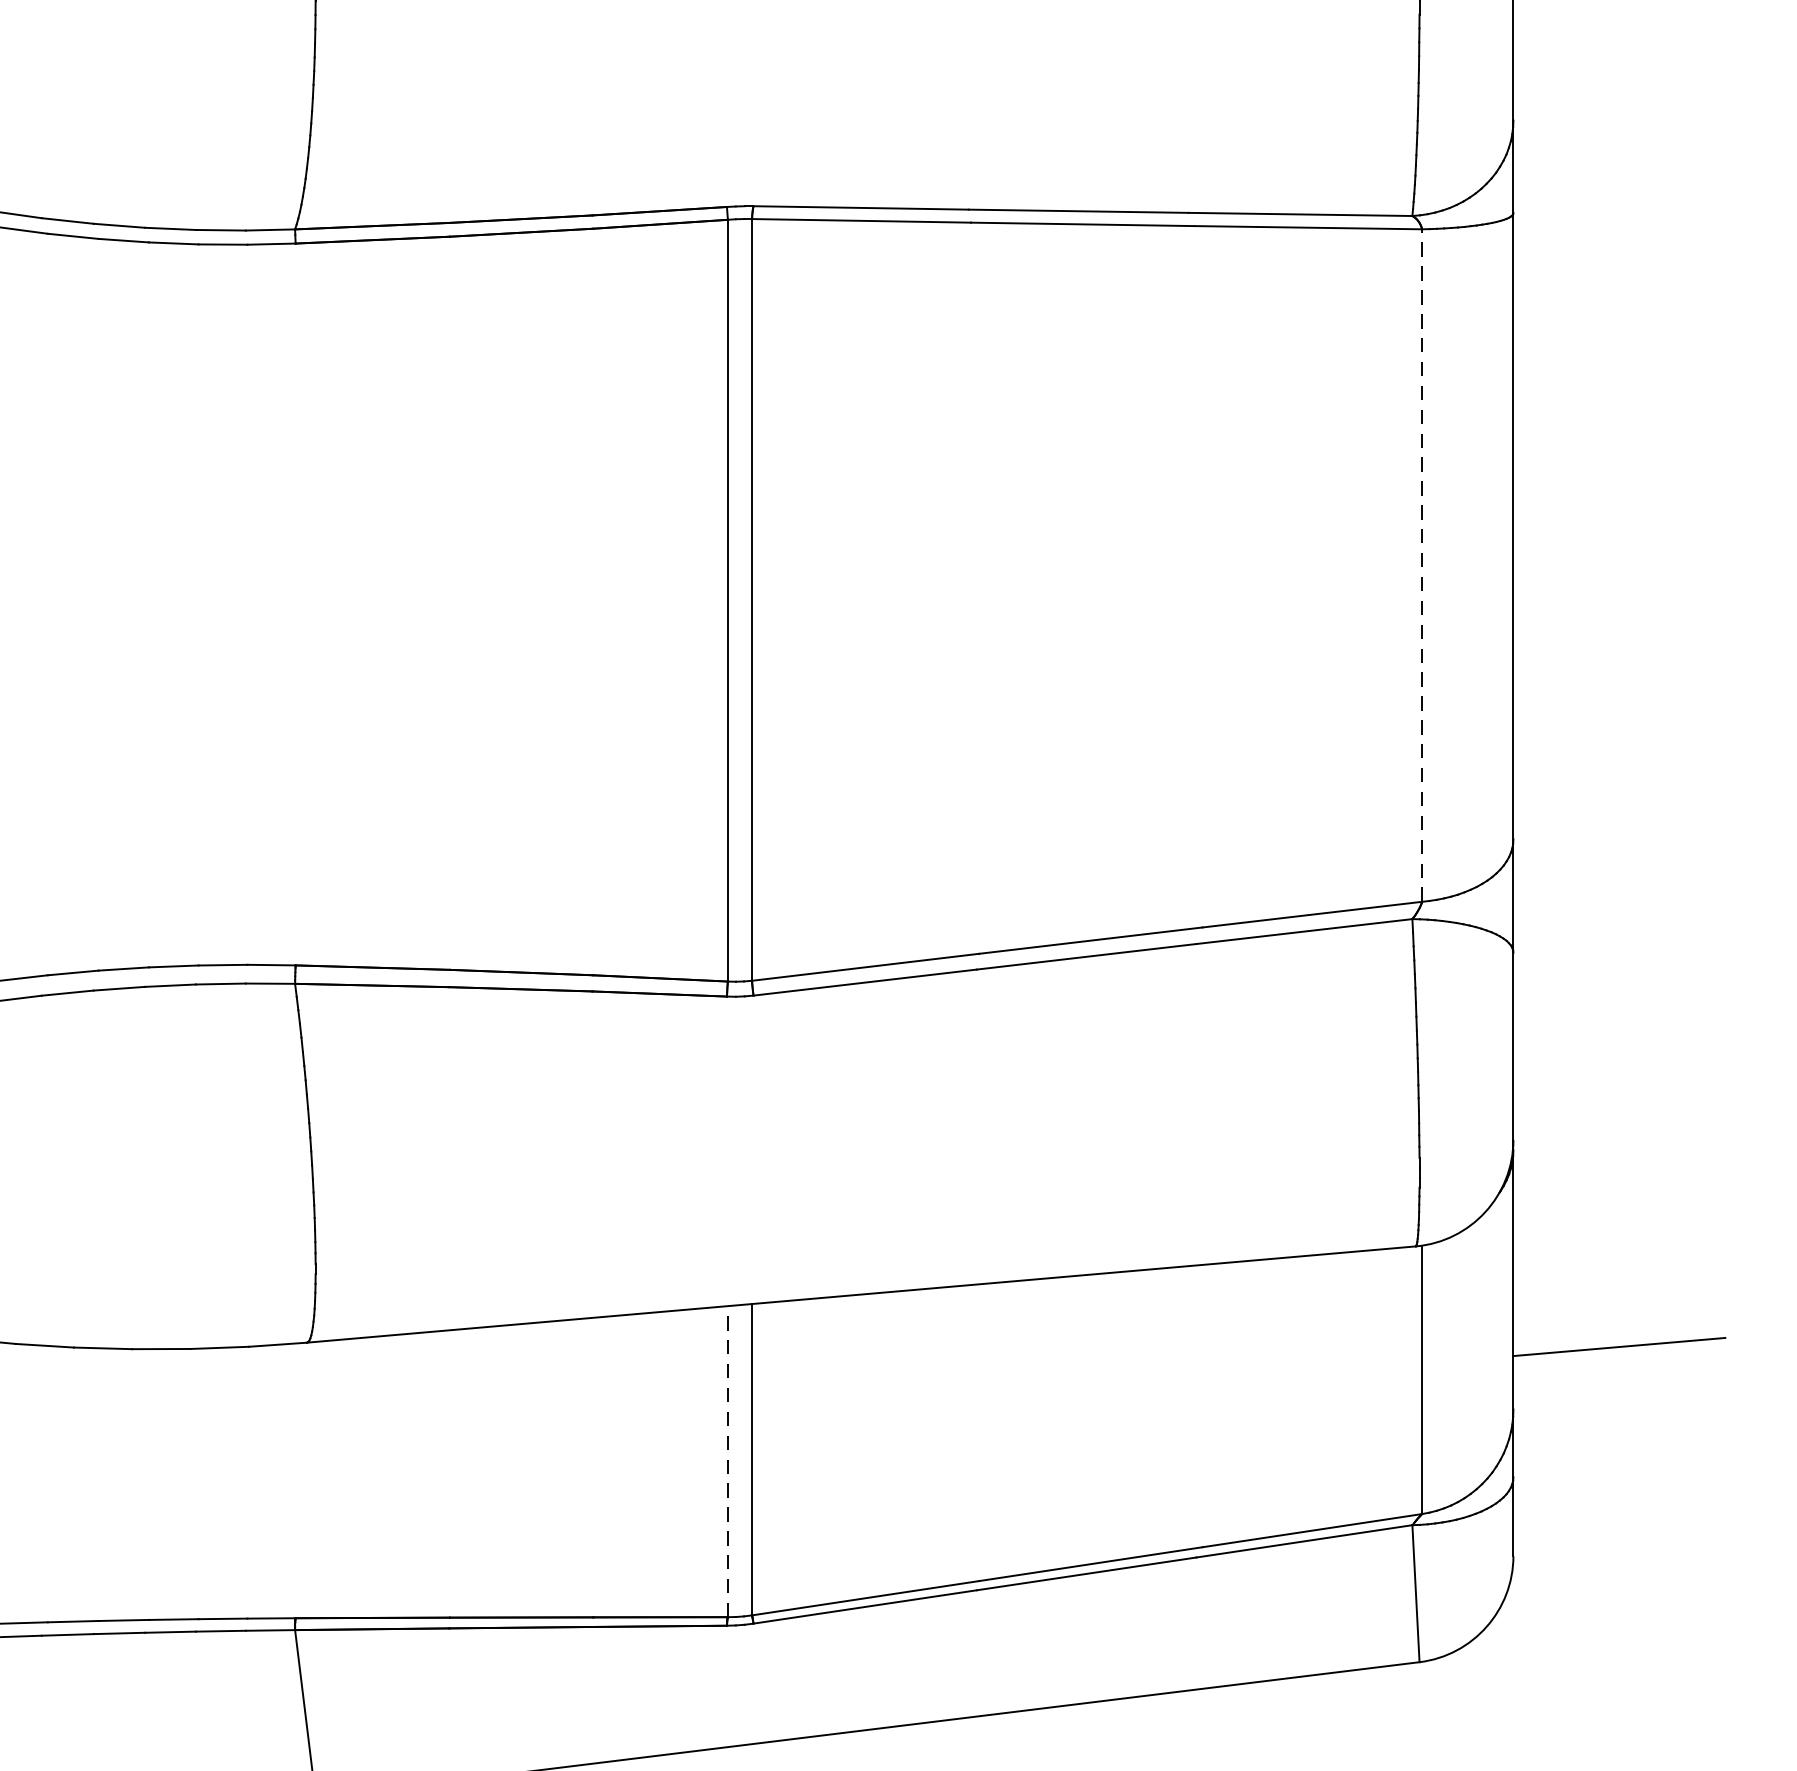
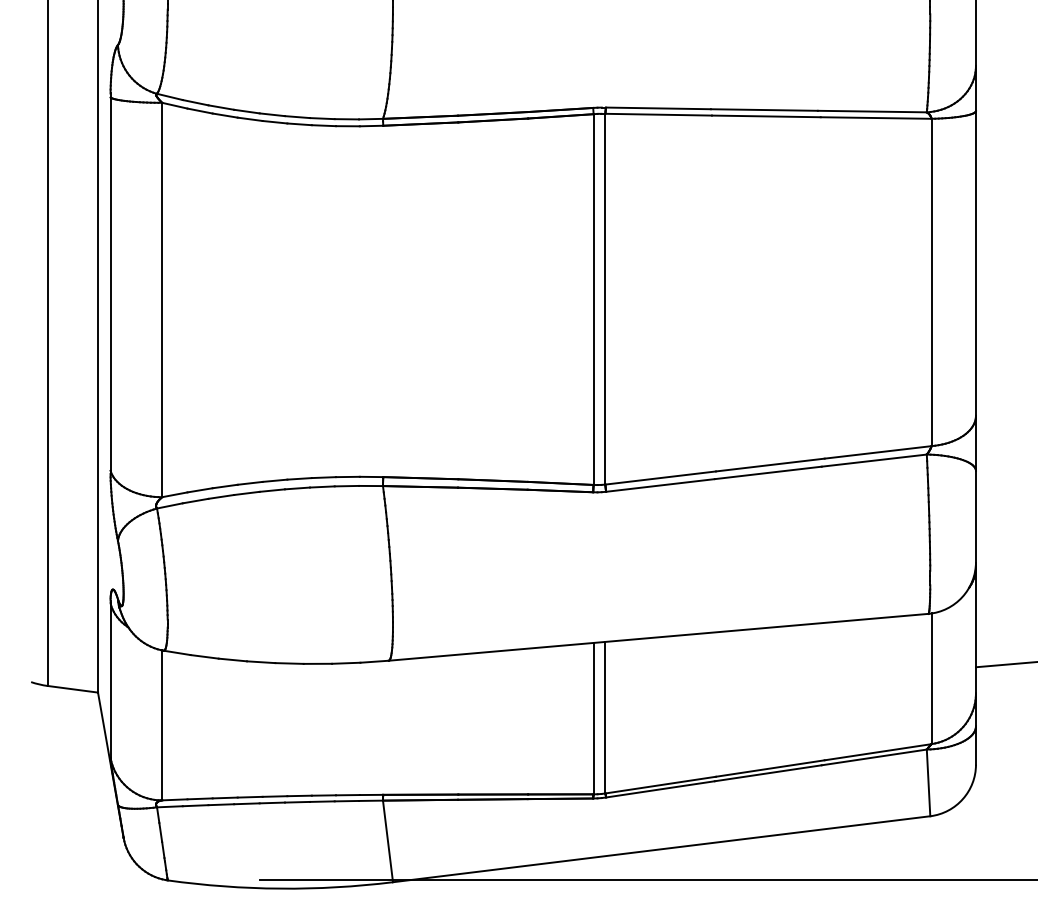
line: (1422, 565) -> (931, 282), dashed -> solid
line: (727, 1461) -> (593, 718), dashed -> solid

